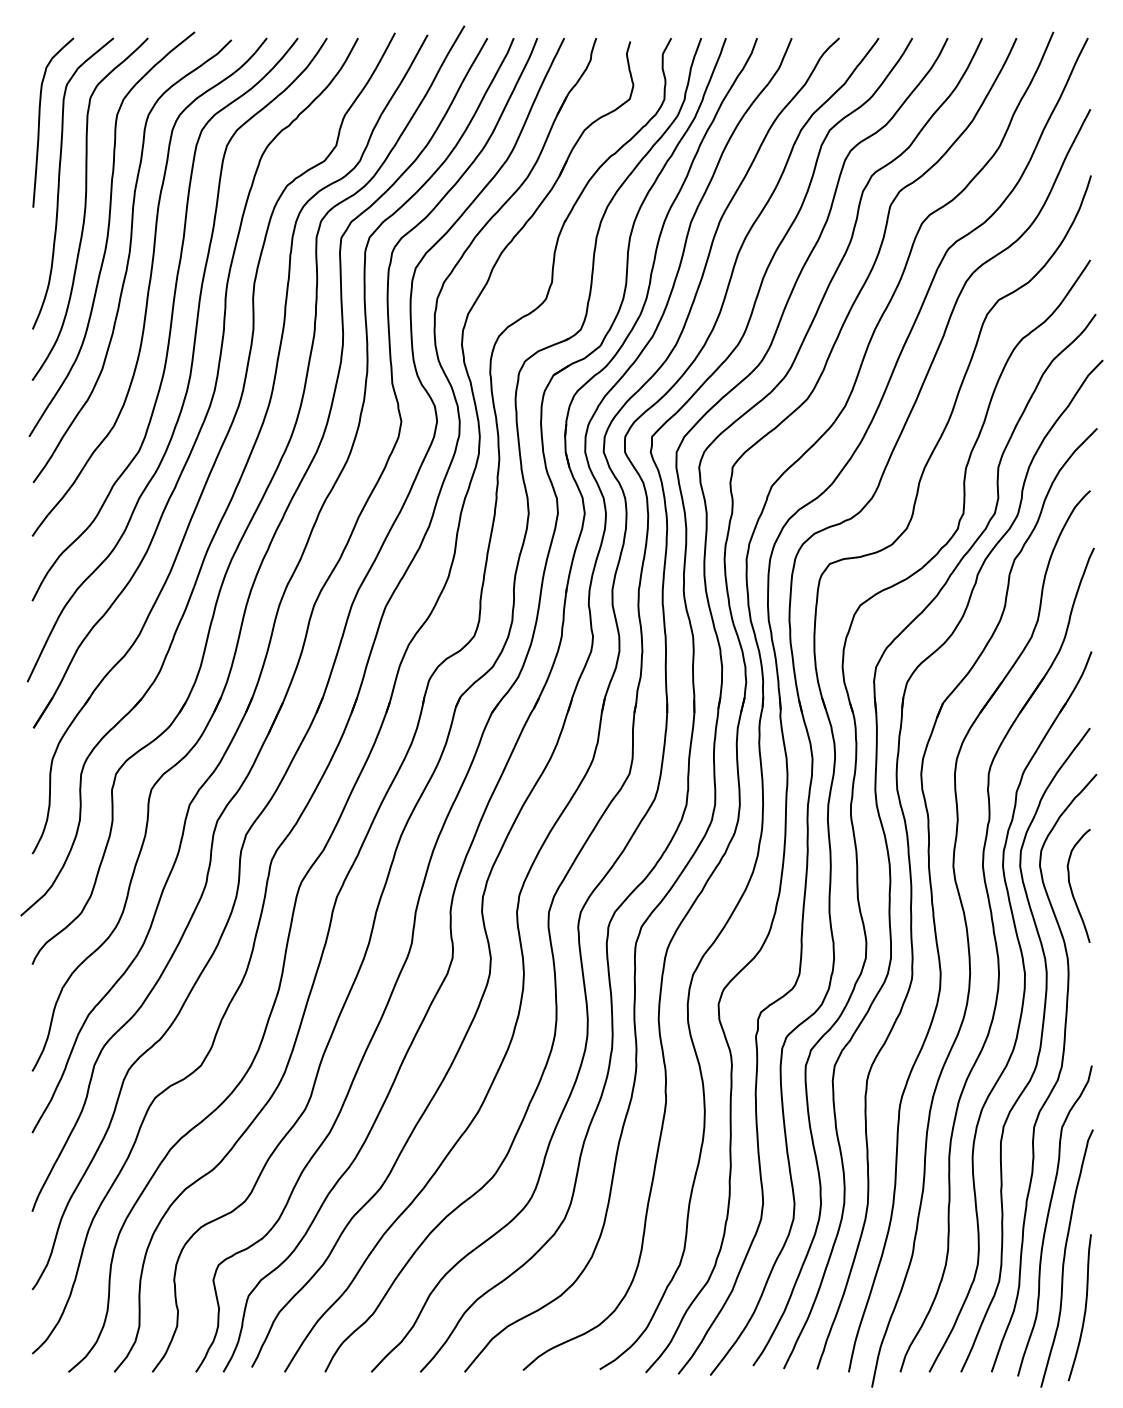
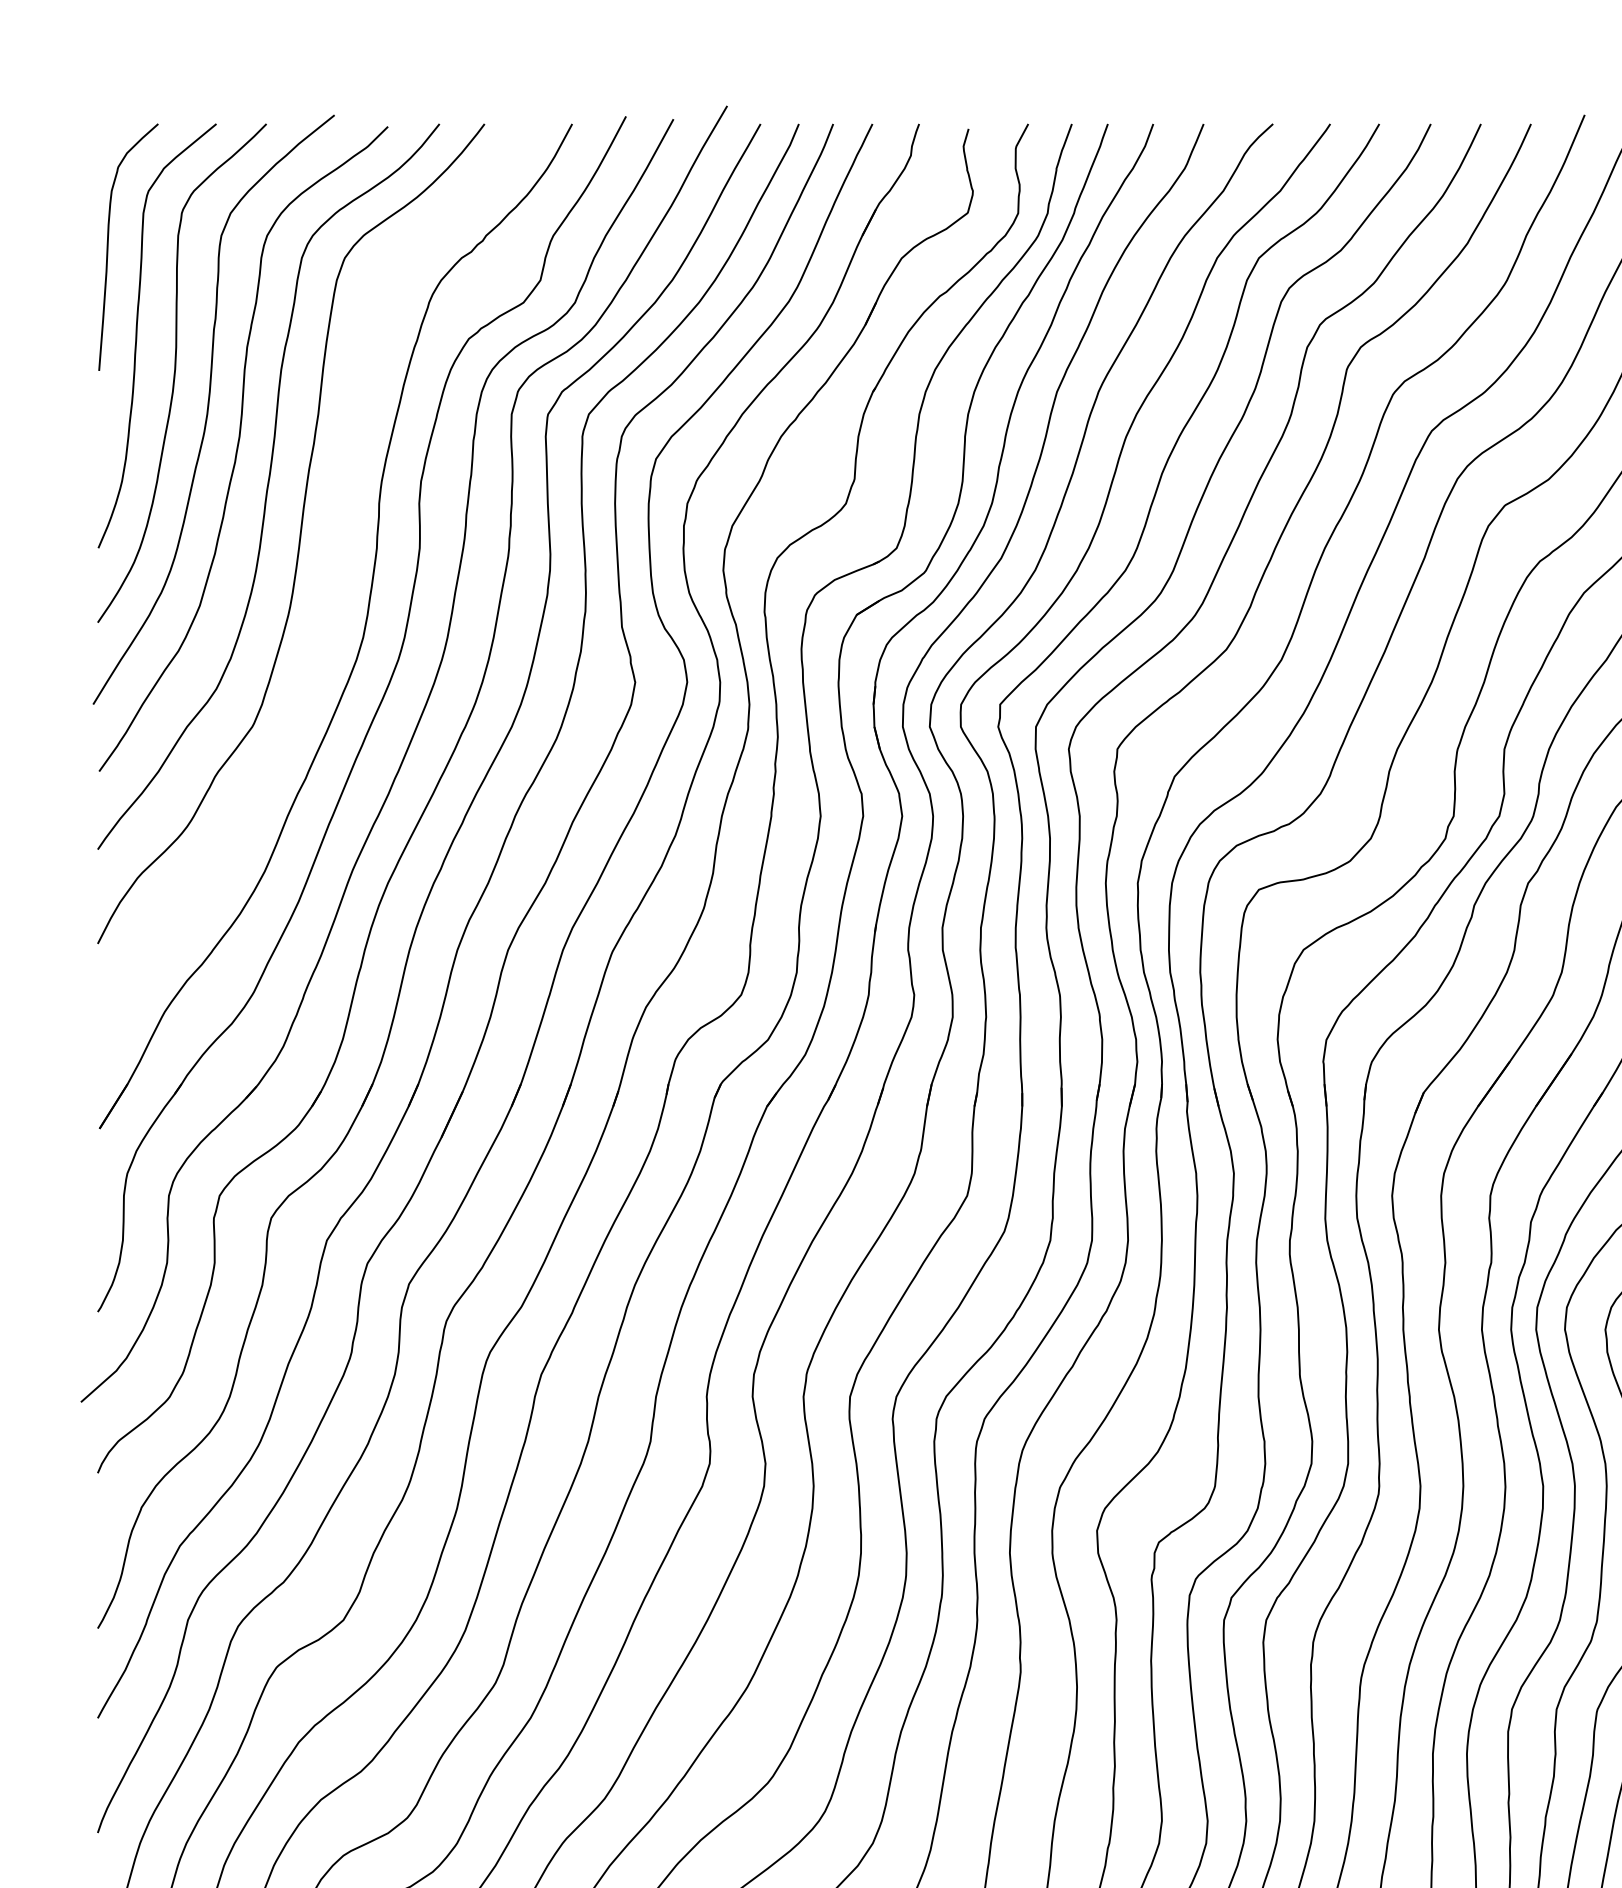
curve: (191, 359) -> (329, 591), removed

